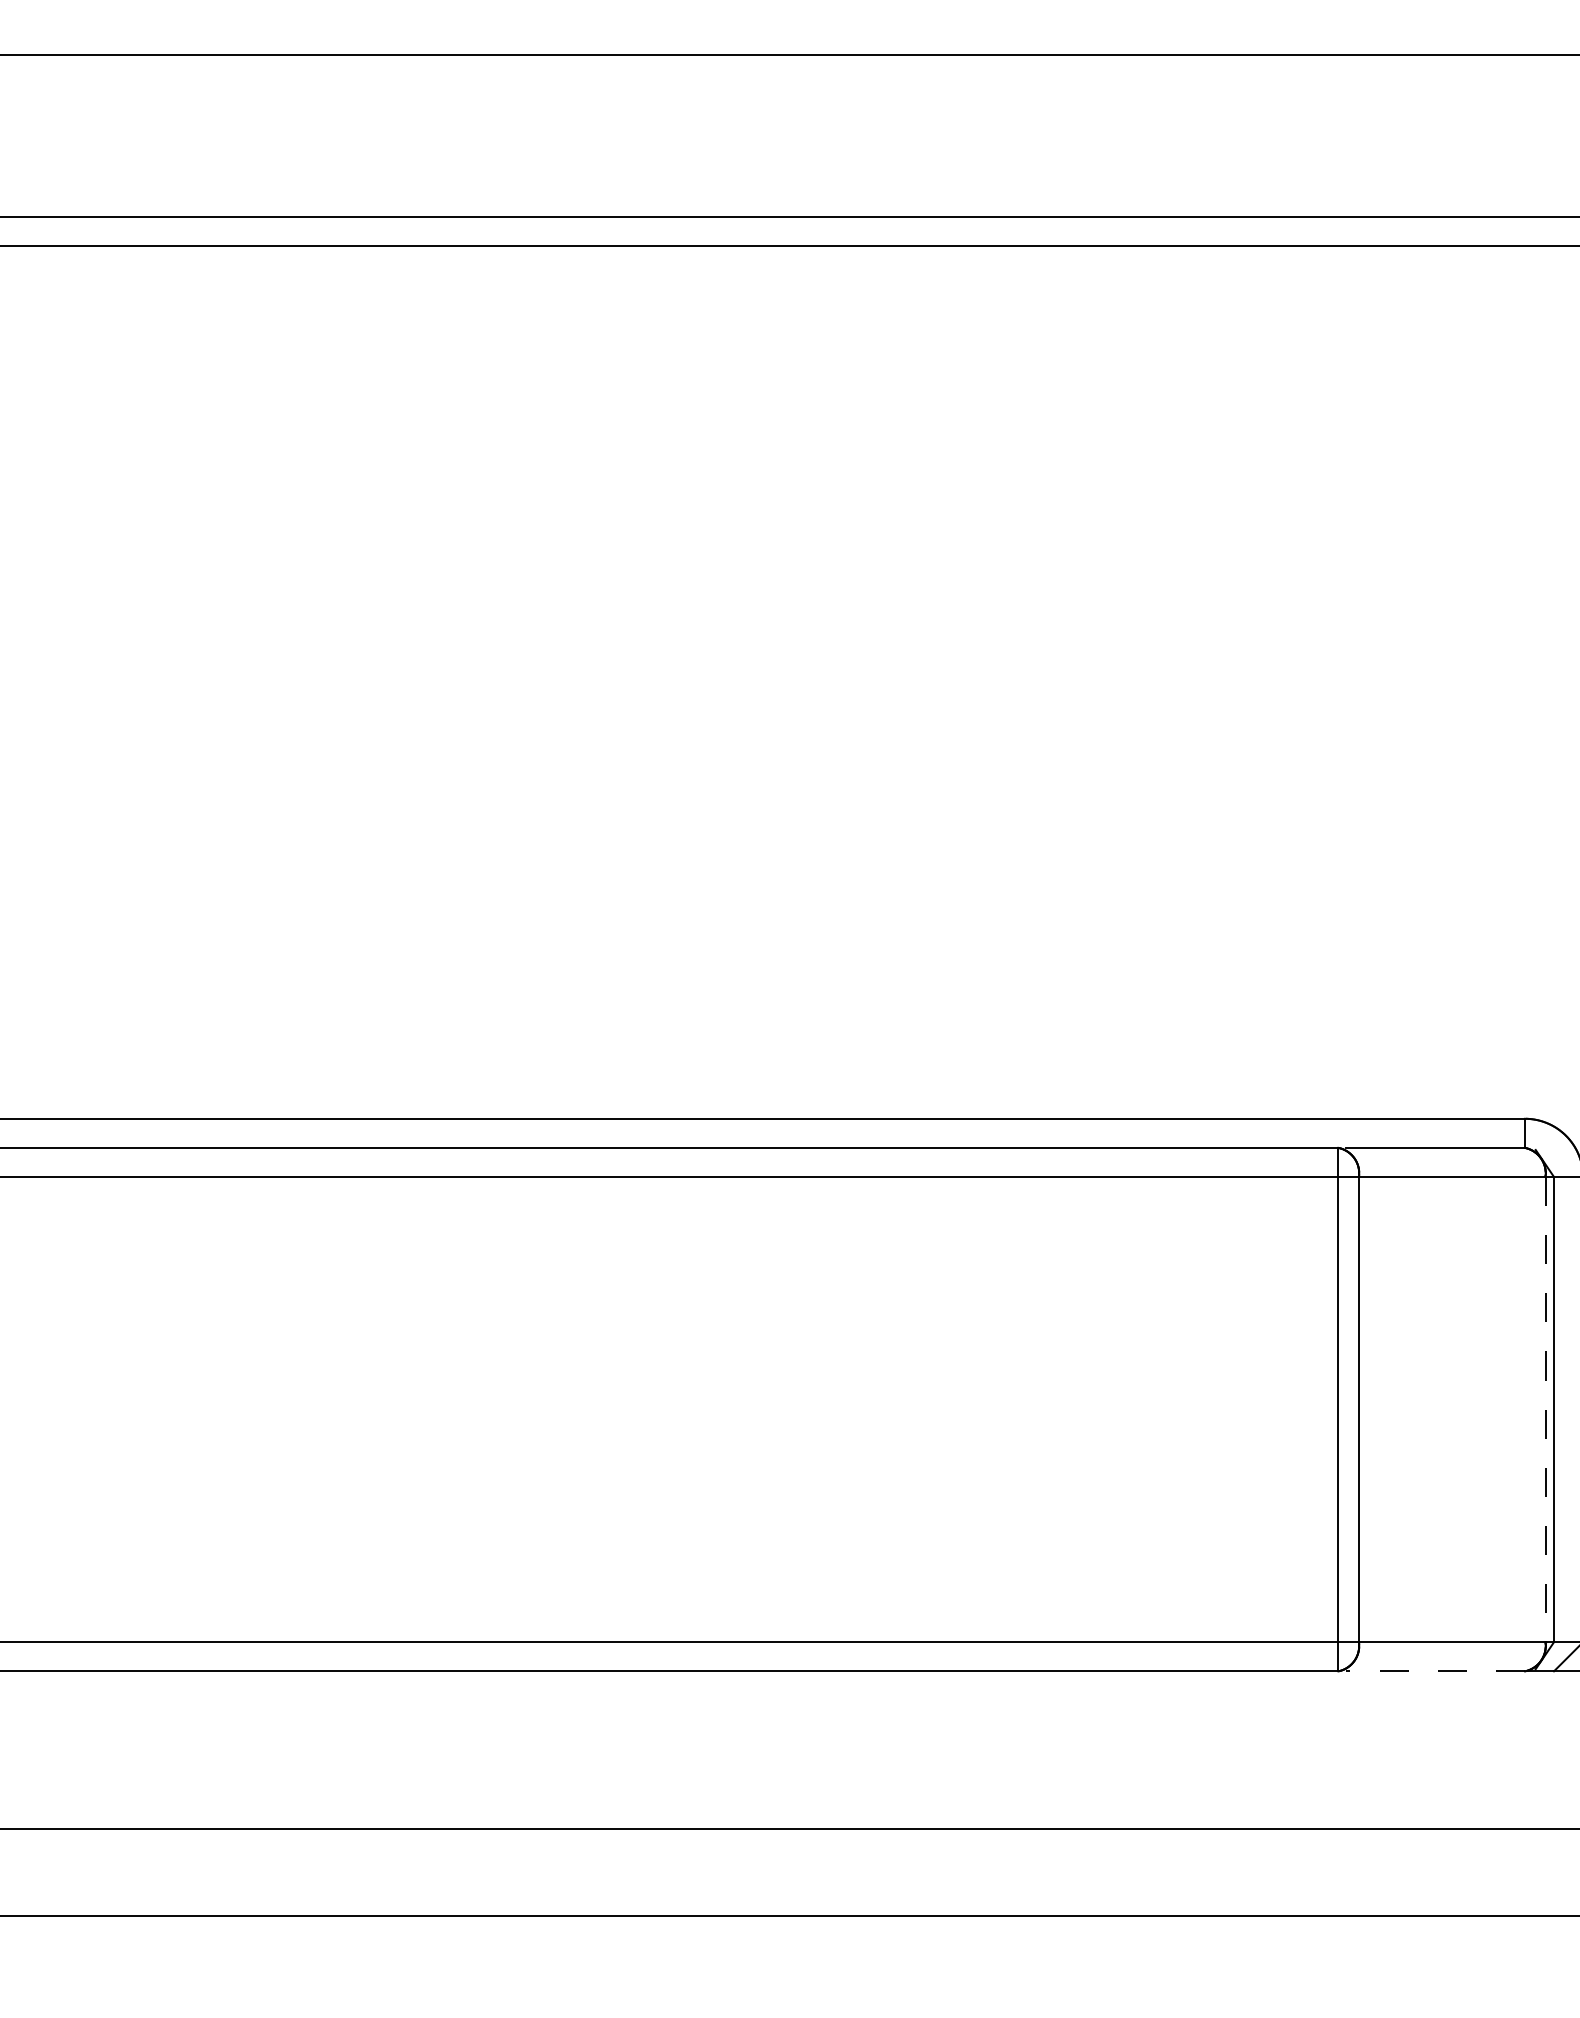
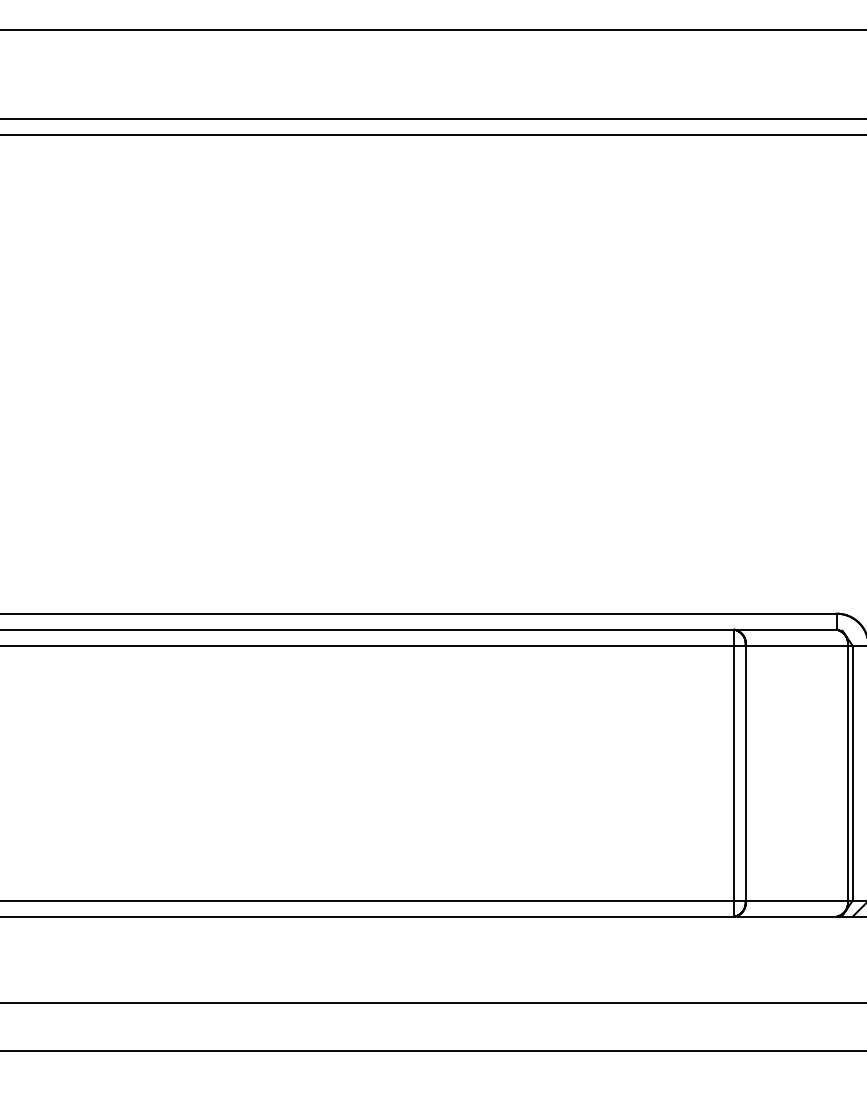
line: (1544, 1410) -> (847, 773), dashed -> solid
line: (1435, 1670) -> (787, 916), dashed -> solid

